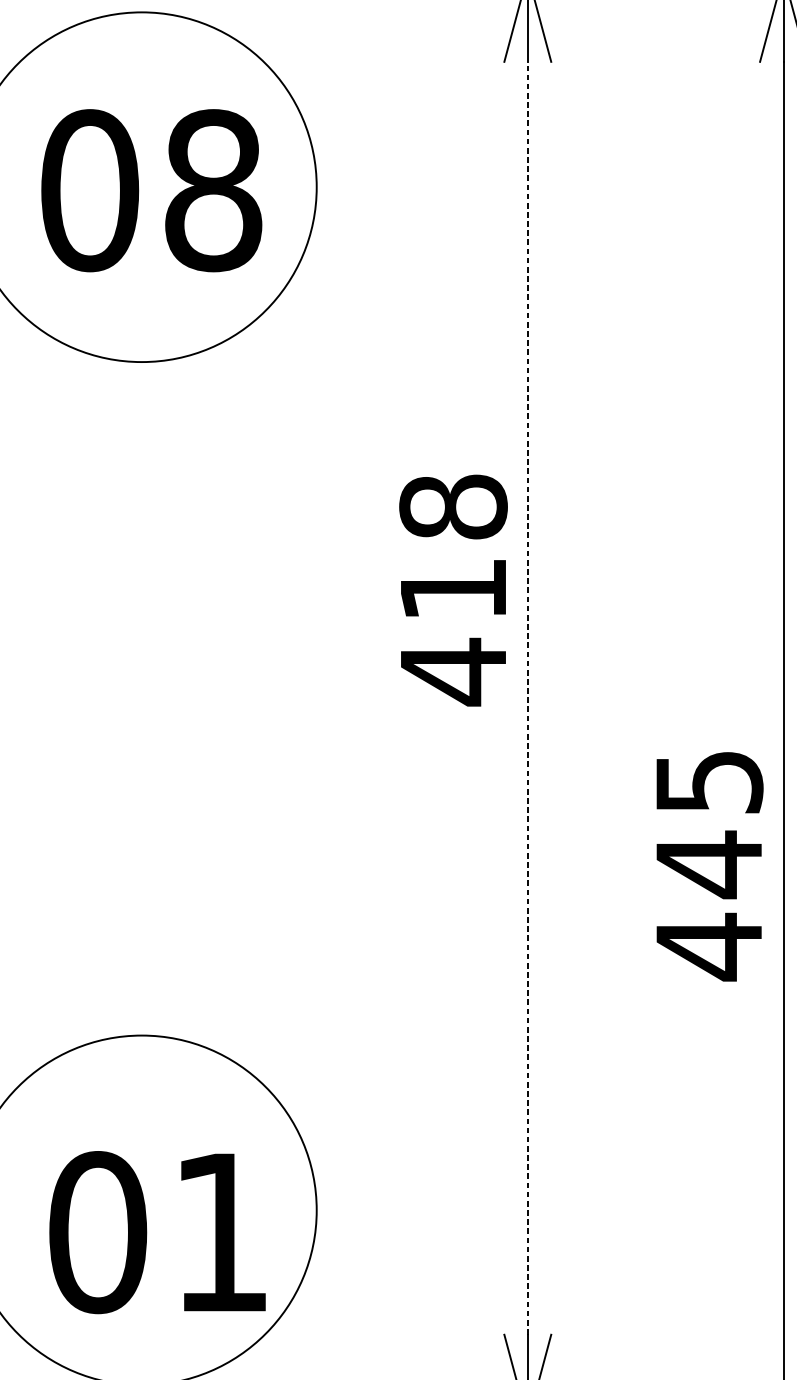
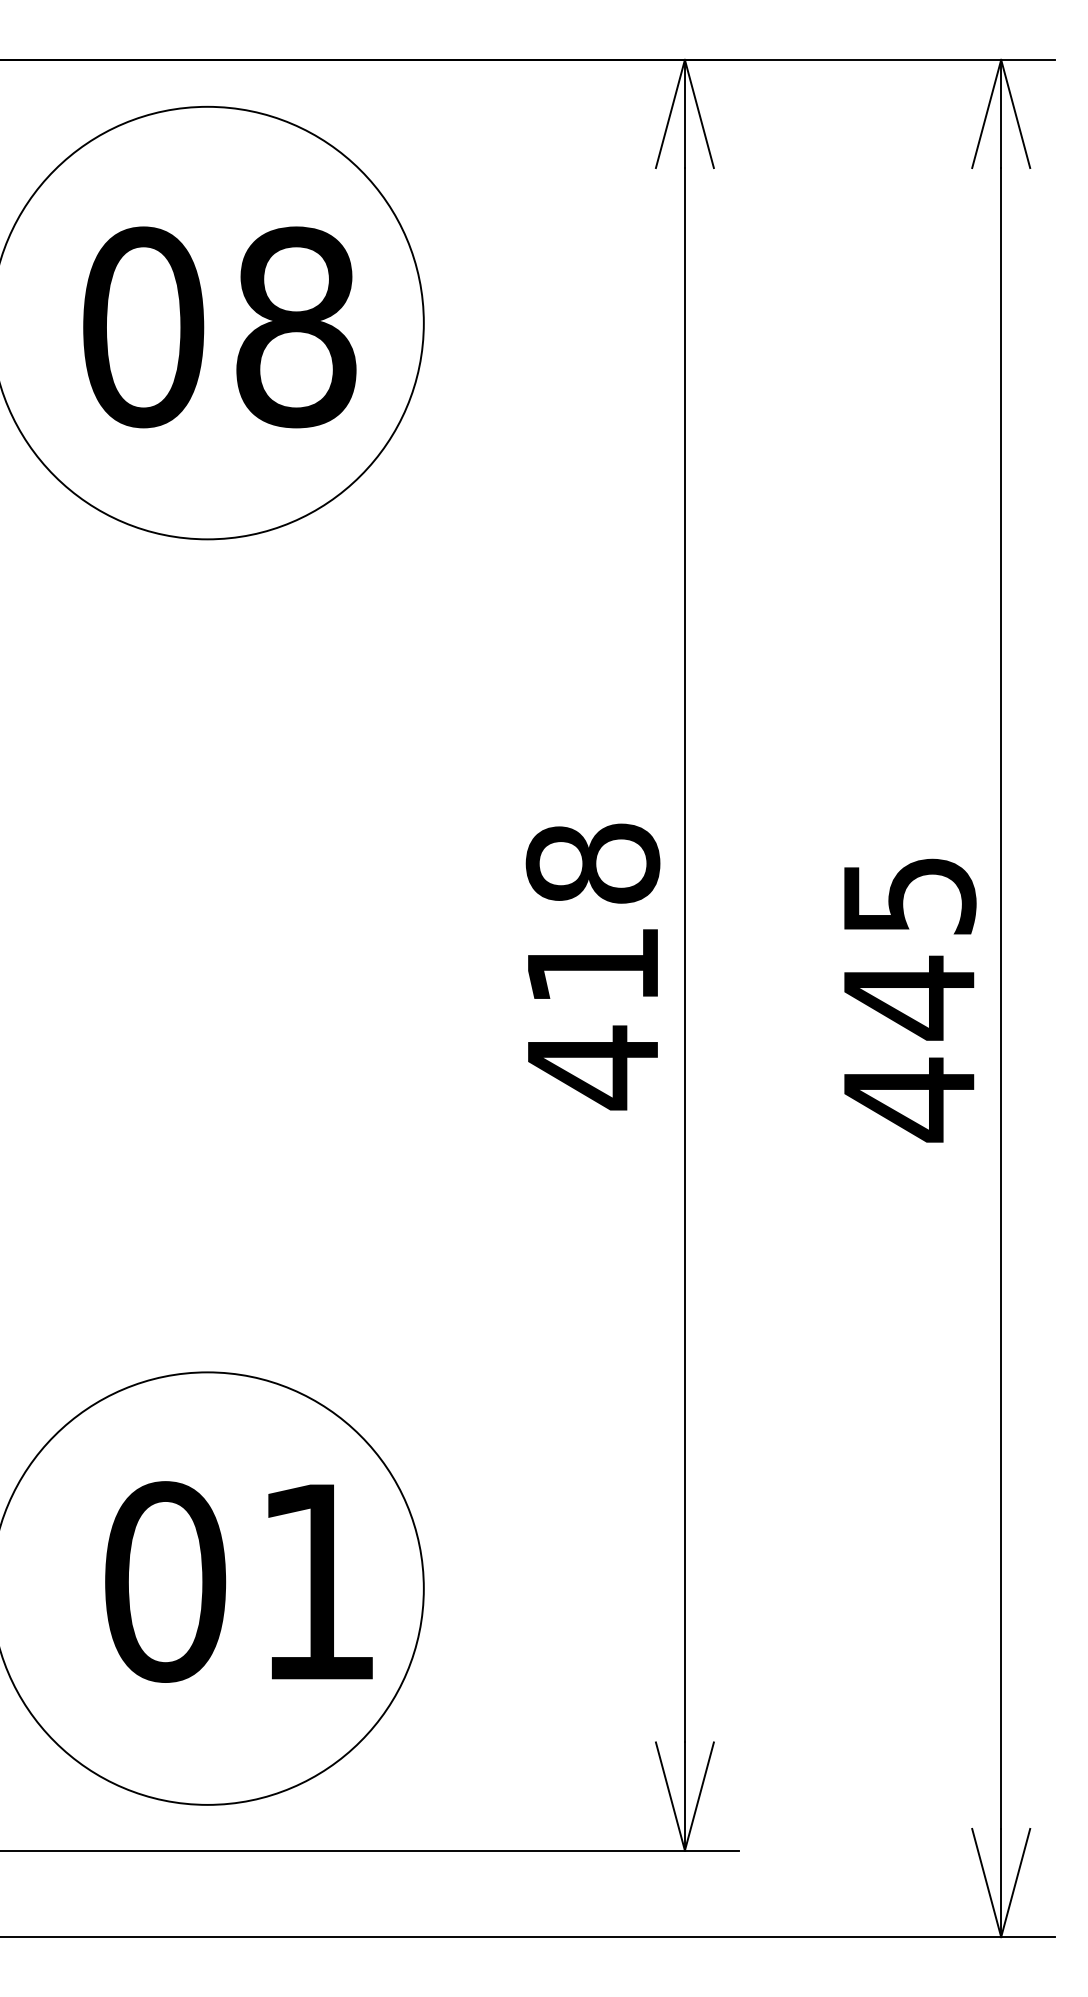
text: (453, 590) -> (592, 966), moved
line: (527, 697) -> (684, 954), dashed -> solid
text: (710, 866) -> (910, 1000), moved
text: (157, 1232) -> (238, 1581), moved

